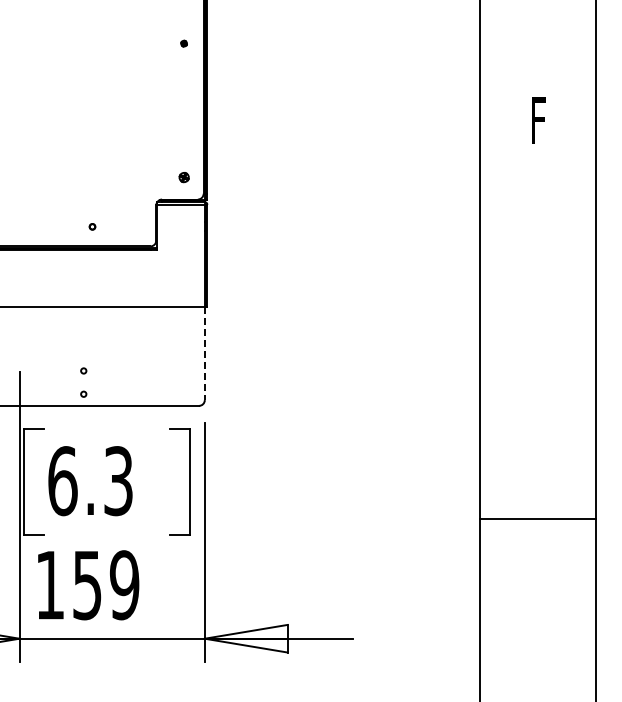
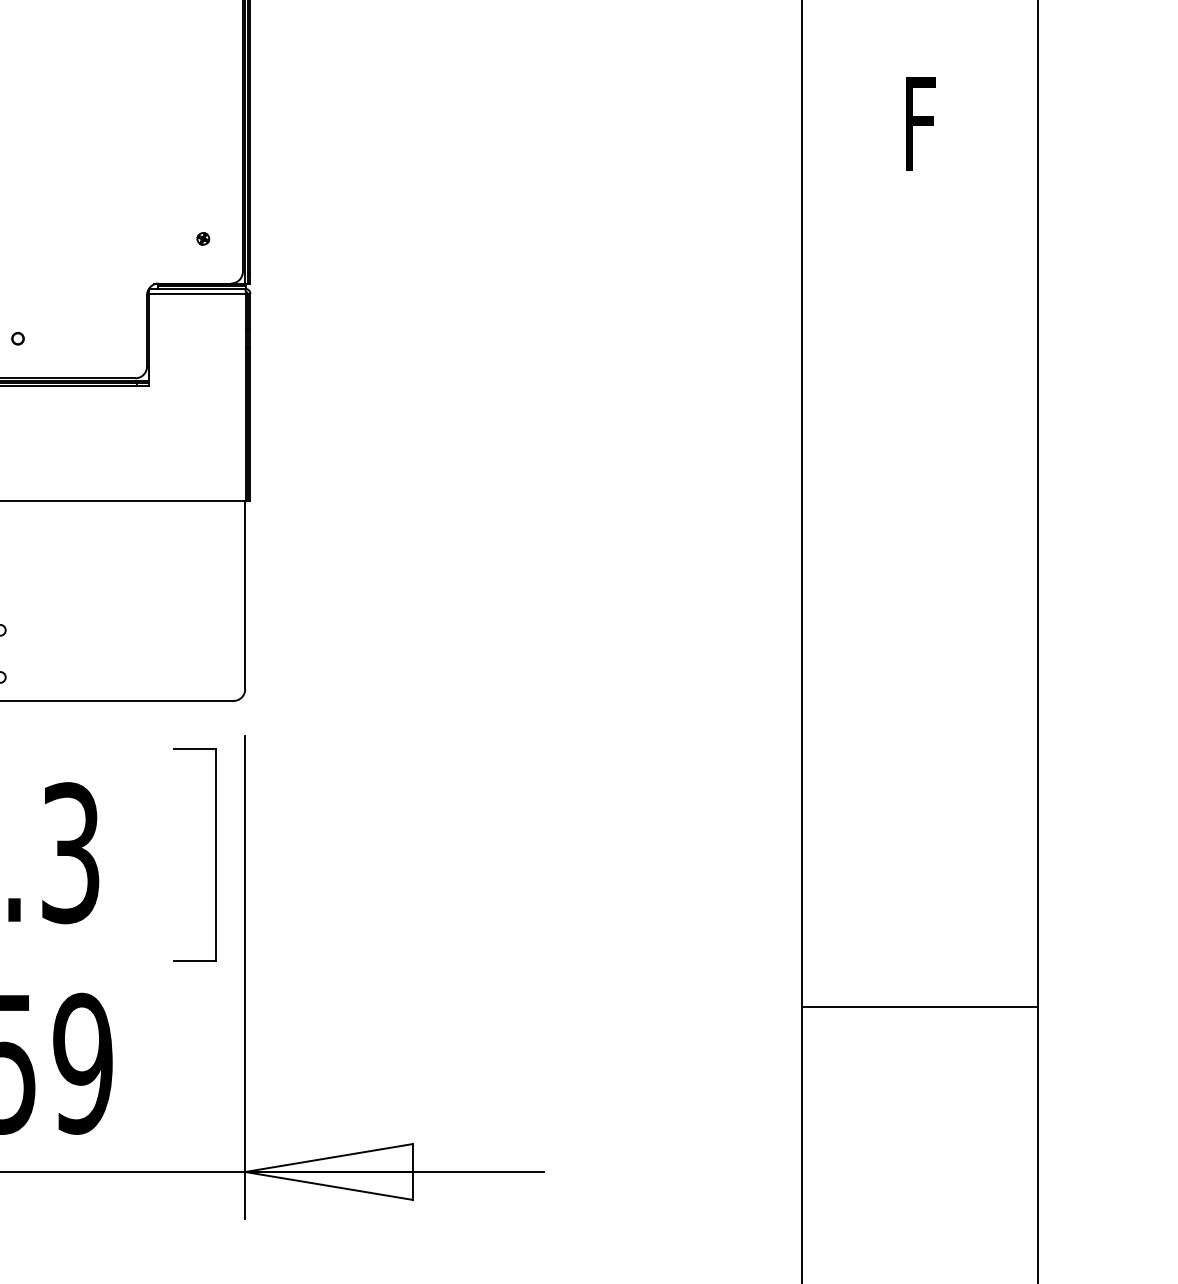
part: (183, 177) -> (202, 238), size x0.62
line: (204, 353) -> (244, 594), dashed -> solid
line: (538, 519) -> (920, 1007), moved

